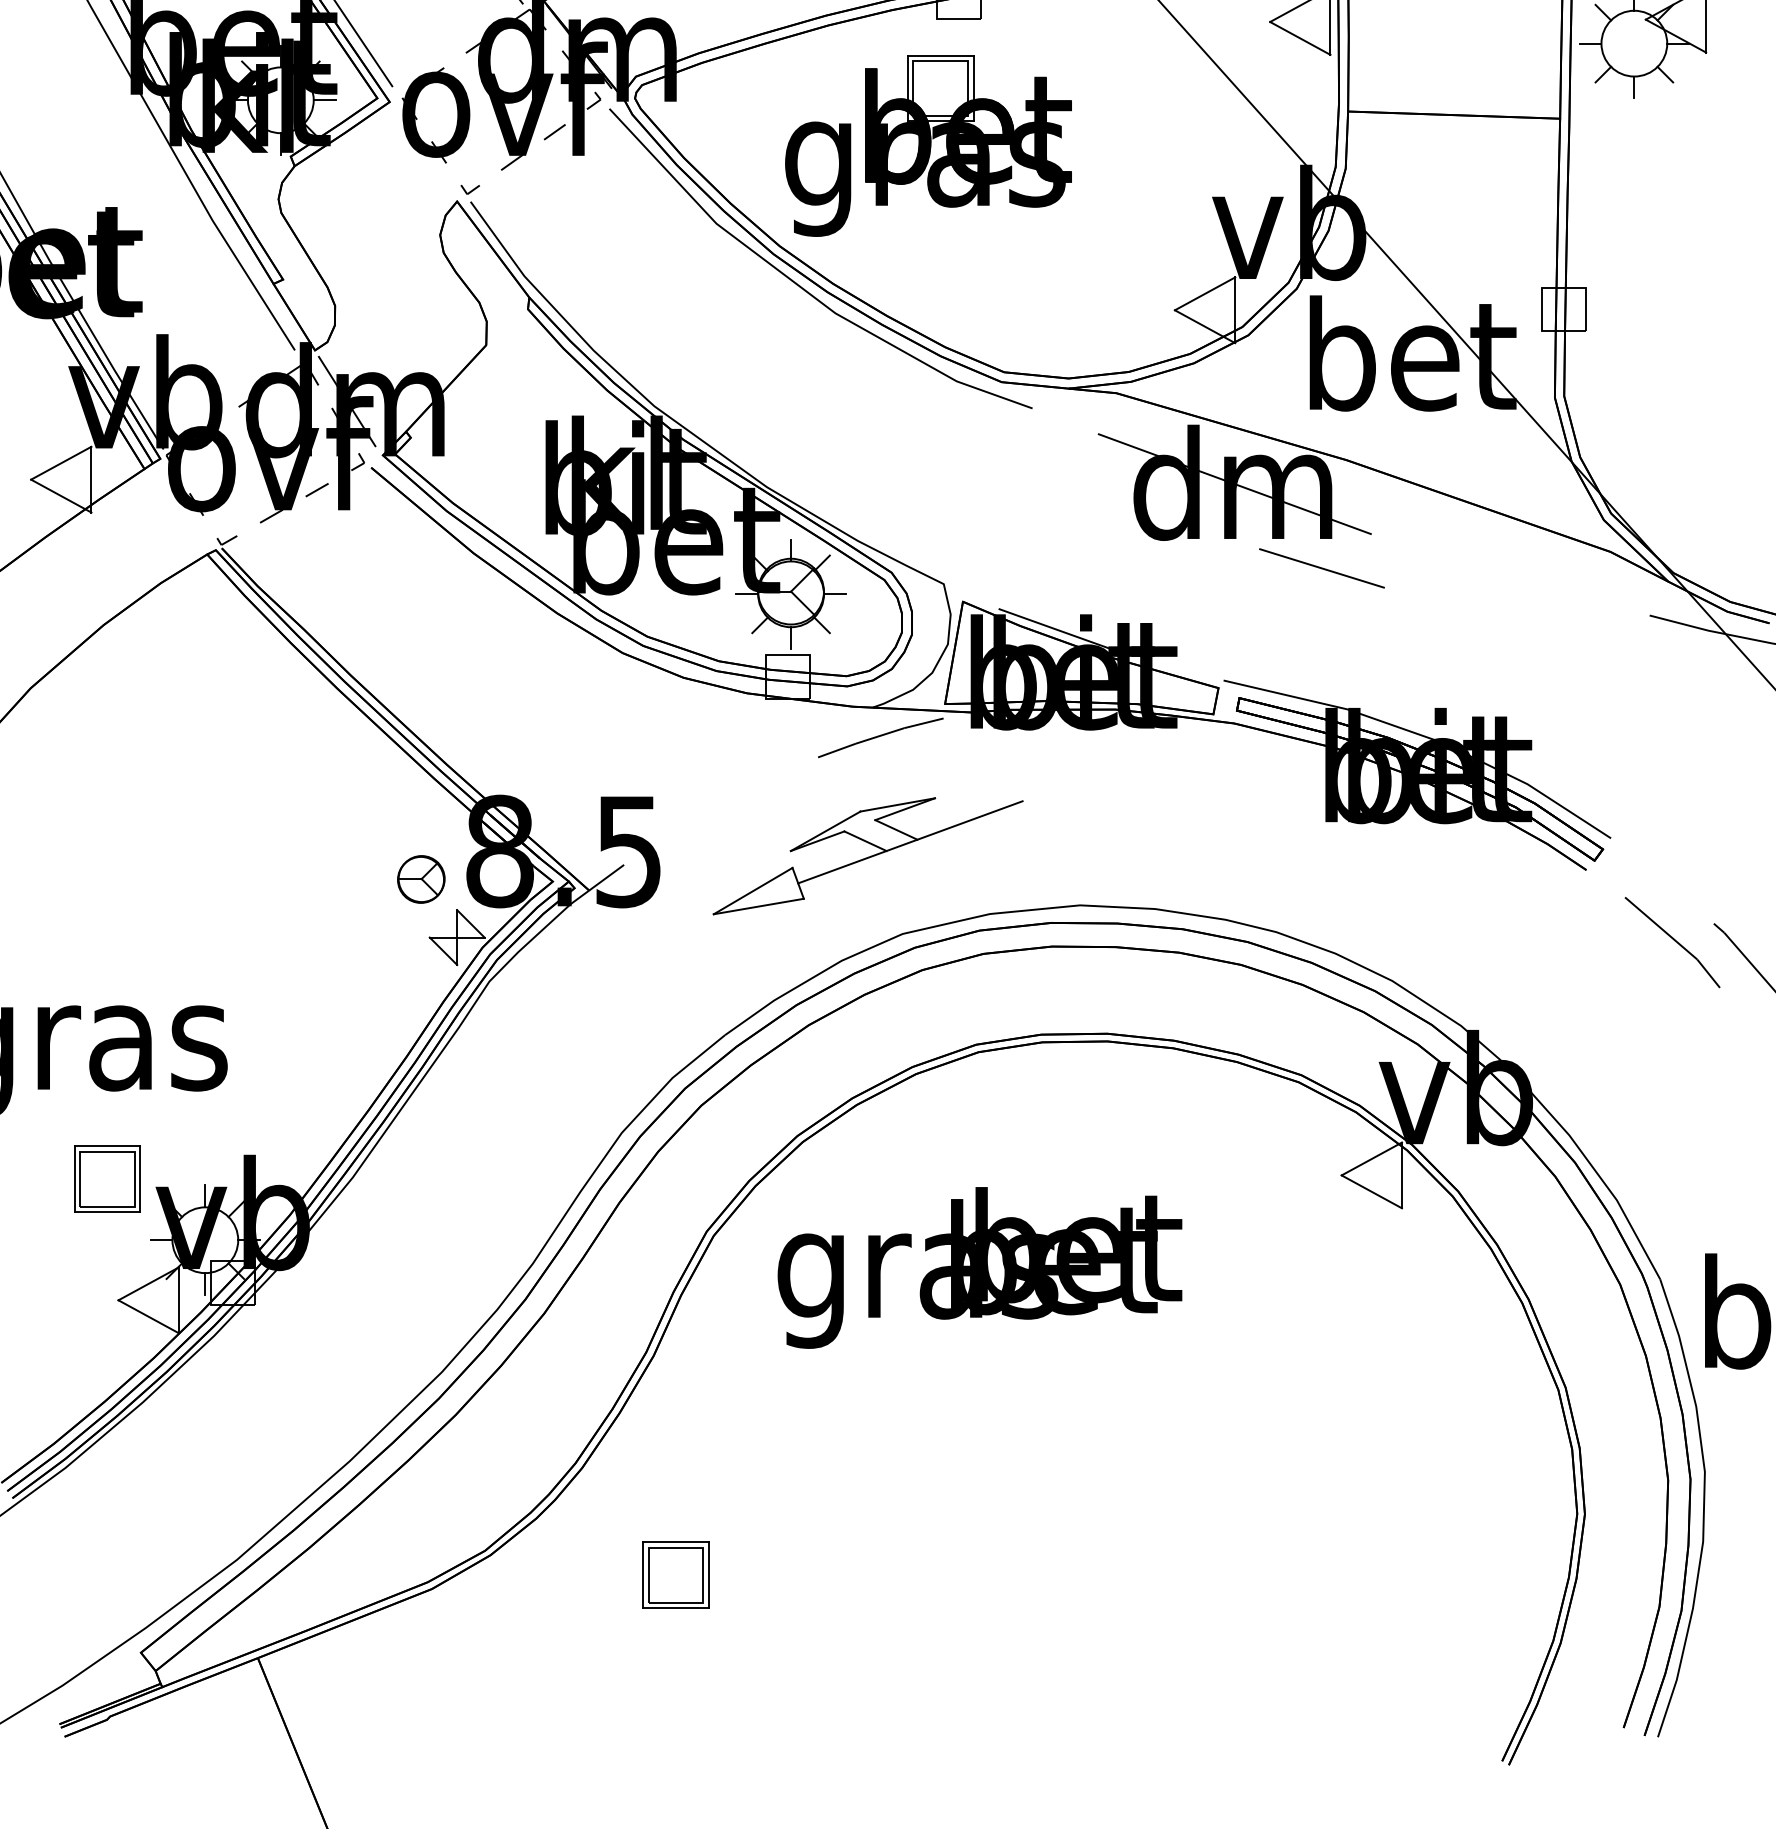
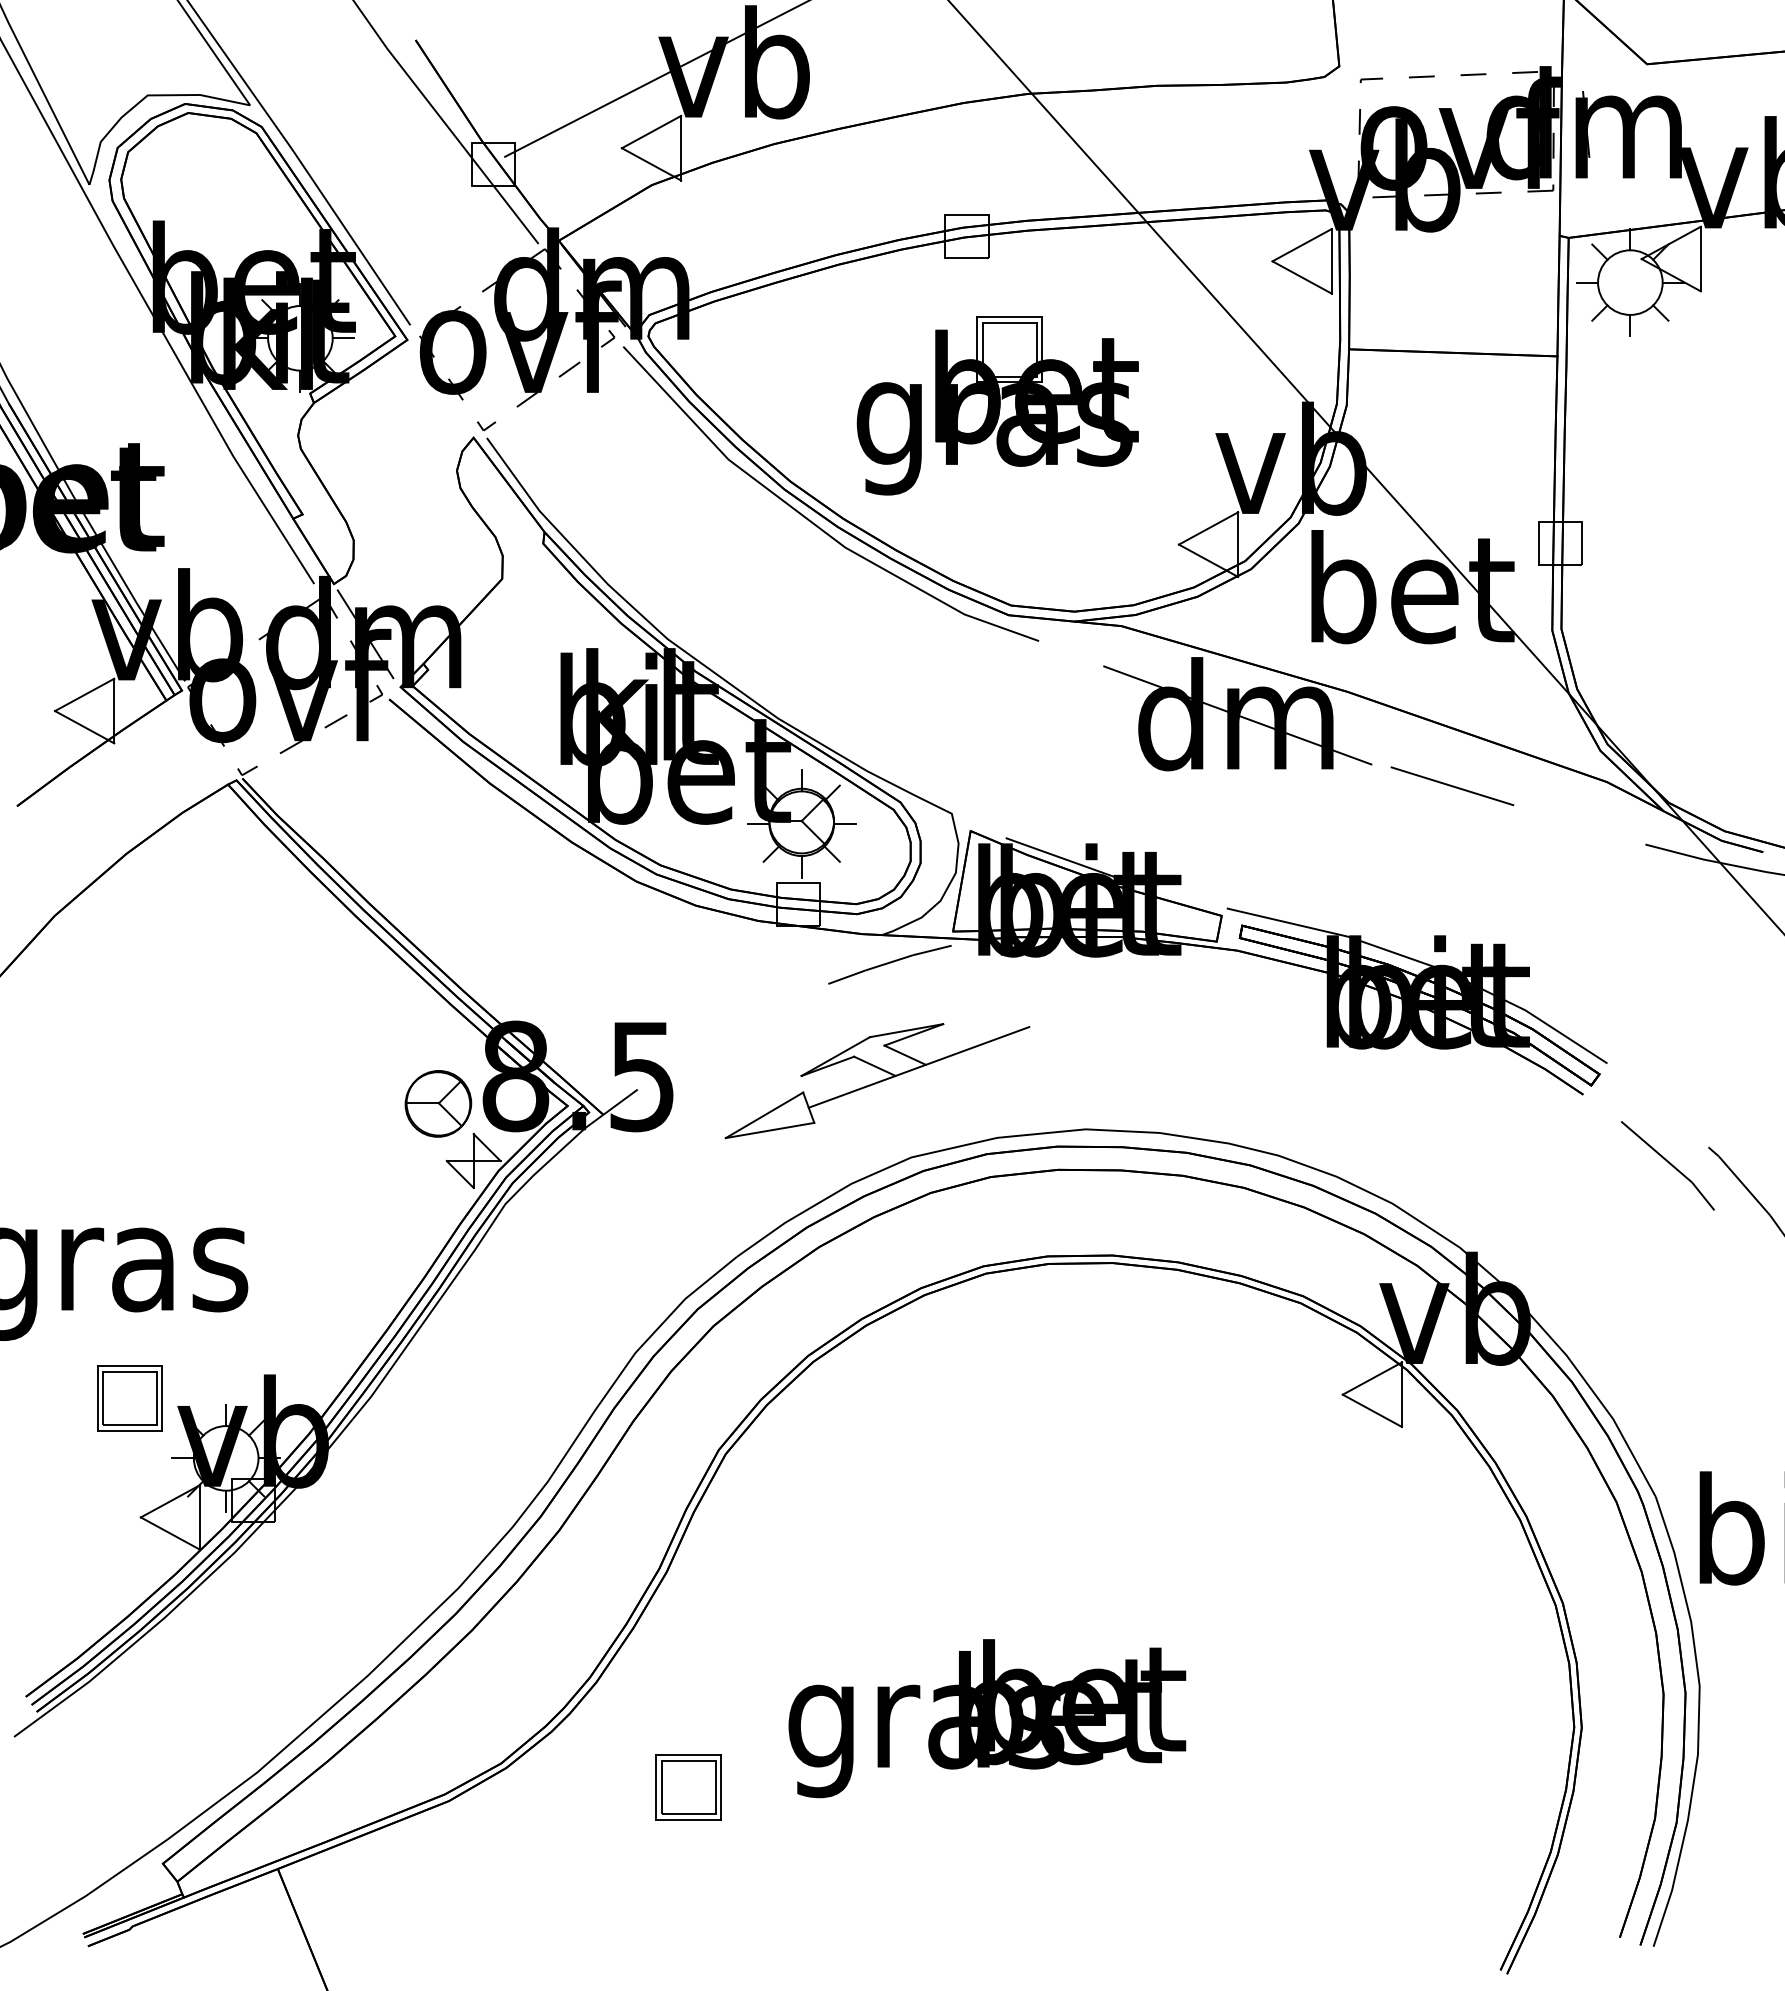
part: (928, 145) -> (997, 405), moved
line: (1322, 568) -> (1452, 786), moved
part: (421, 879) -> (438, 1103), size x1.43
text: (980, 1267) -> (987, 1718), moved

